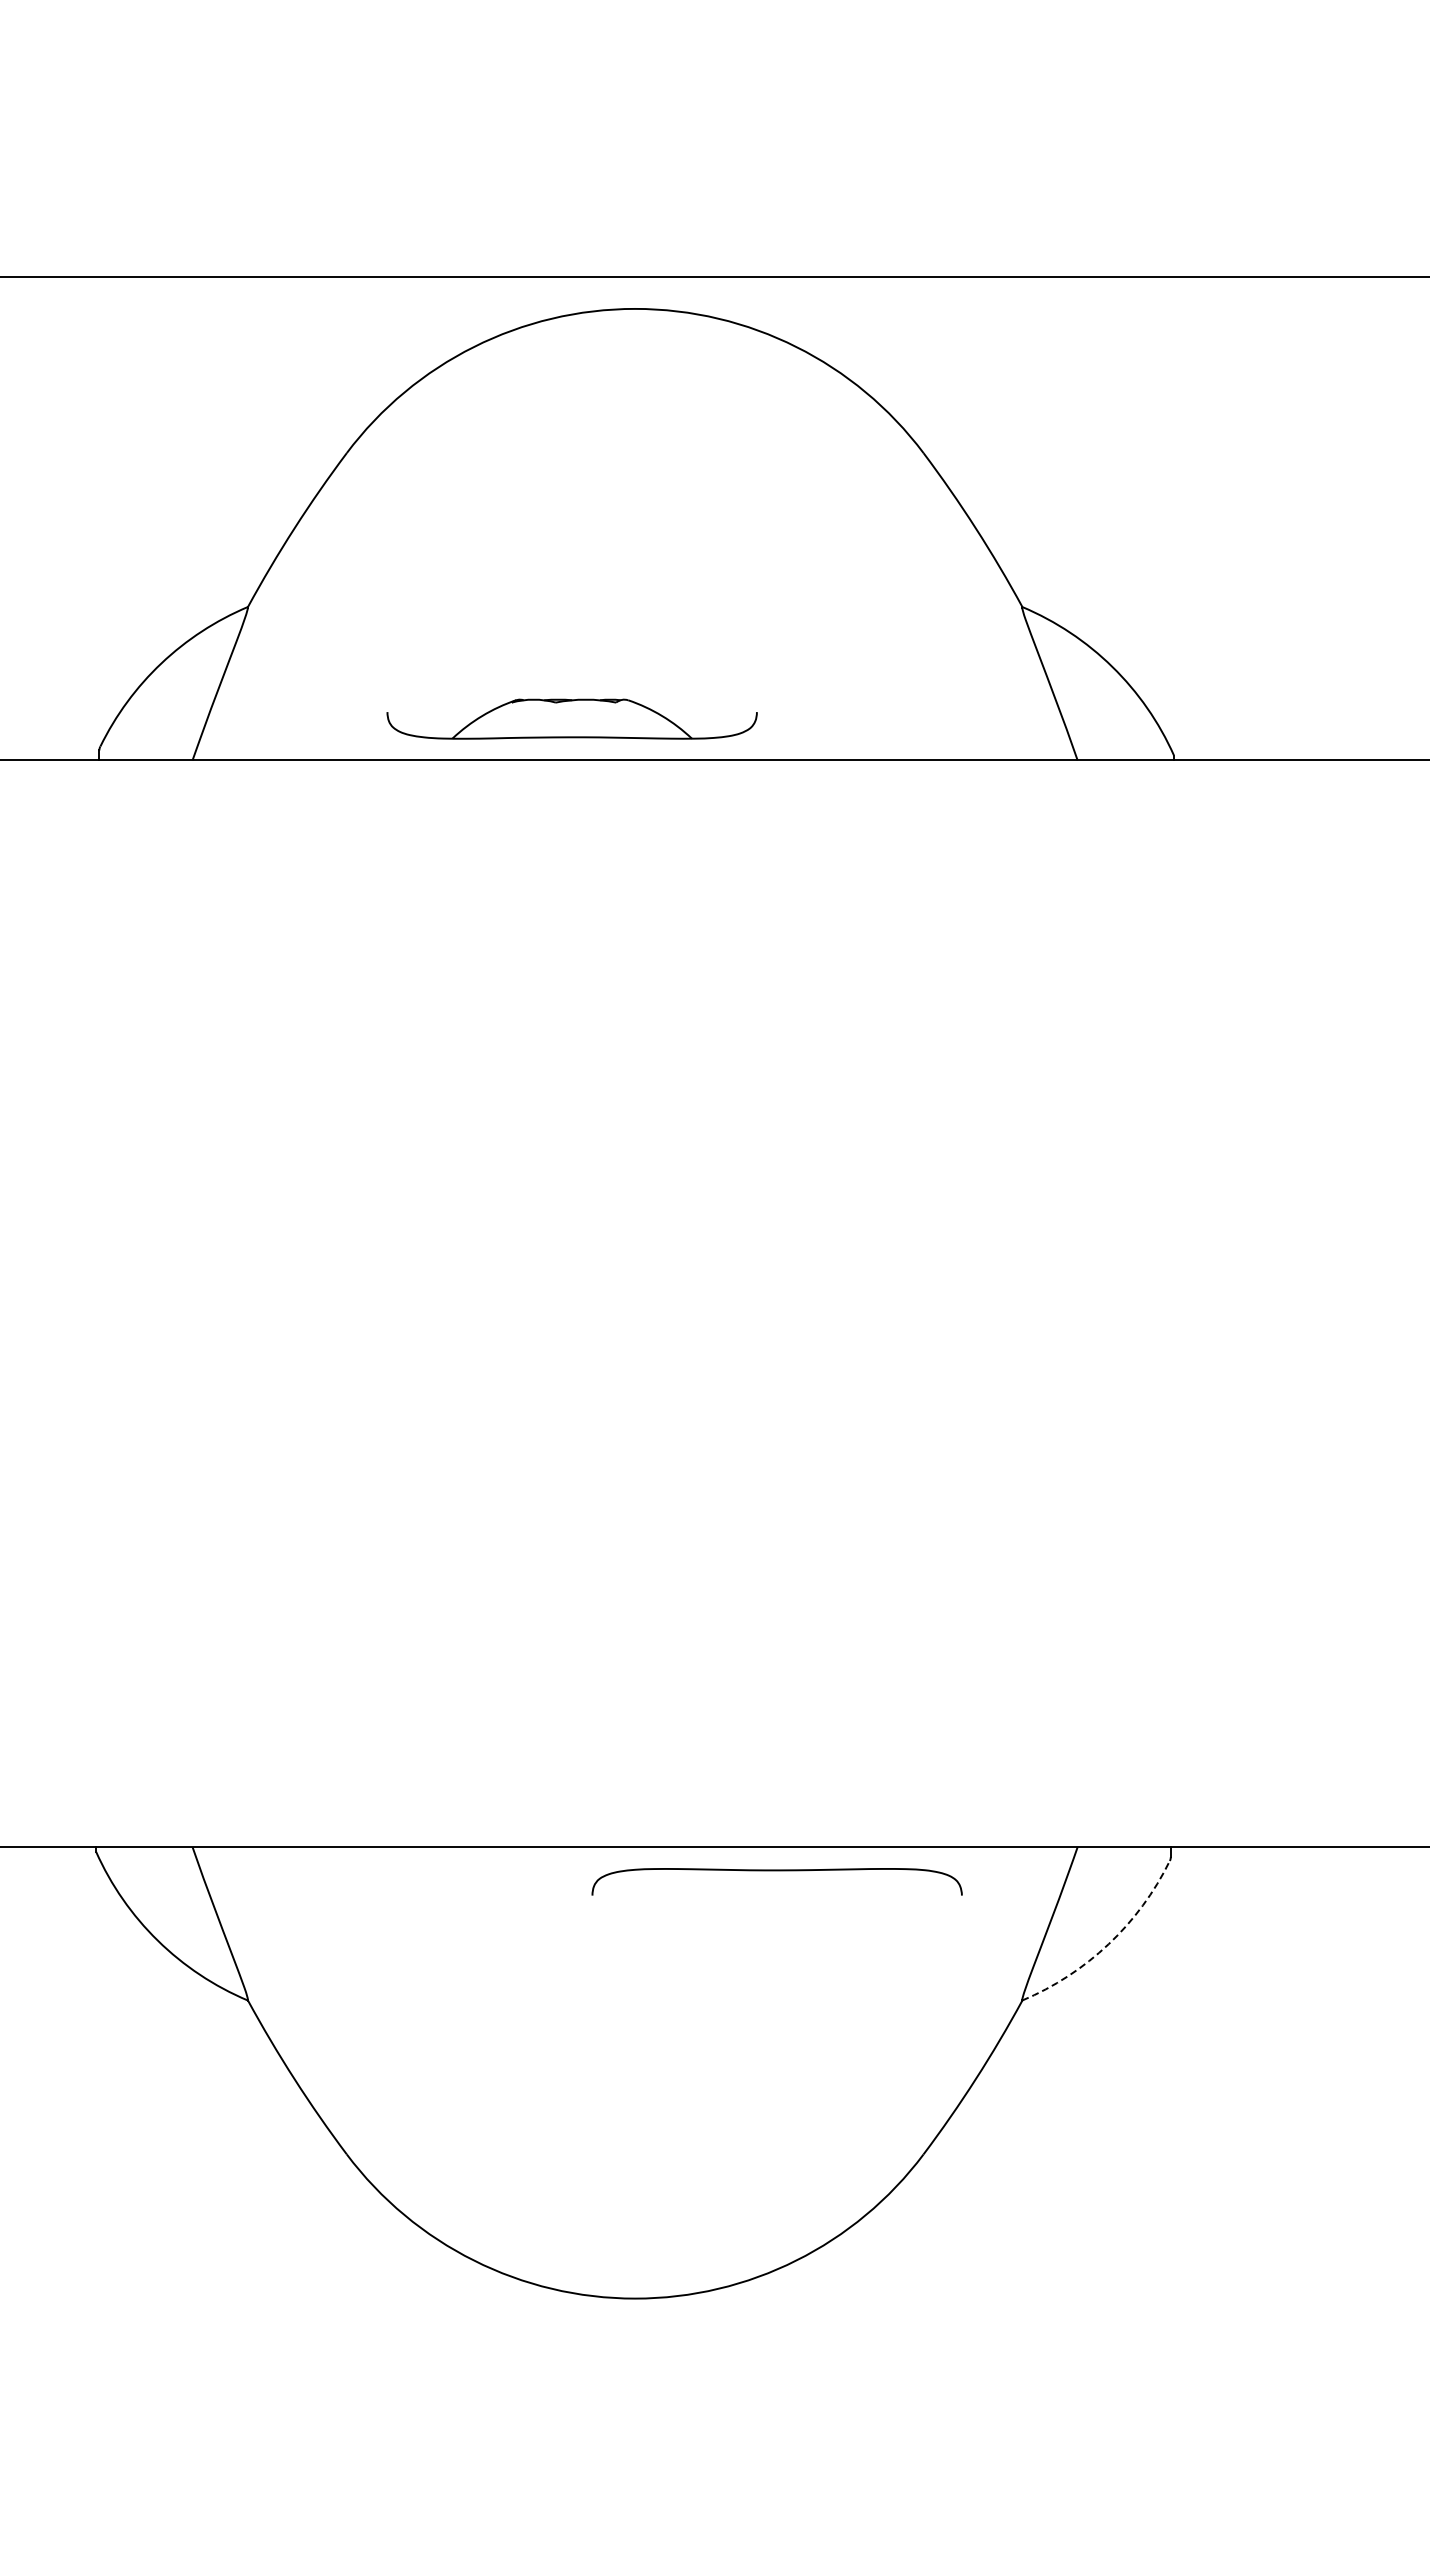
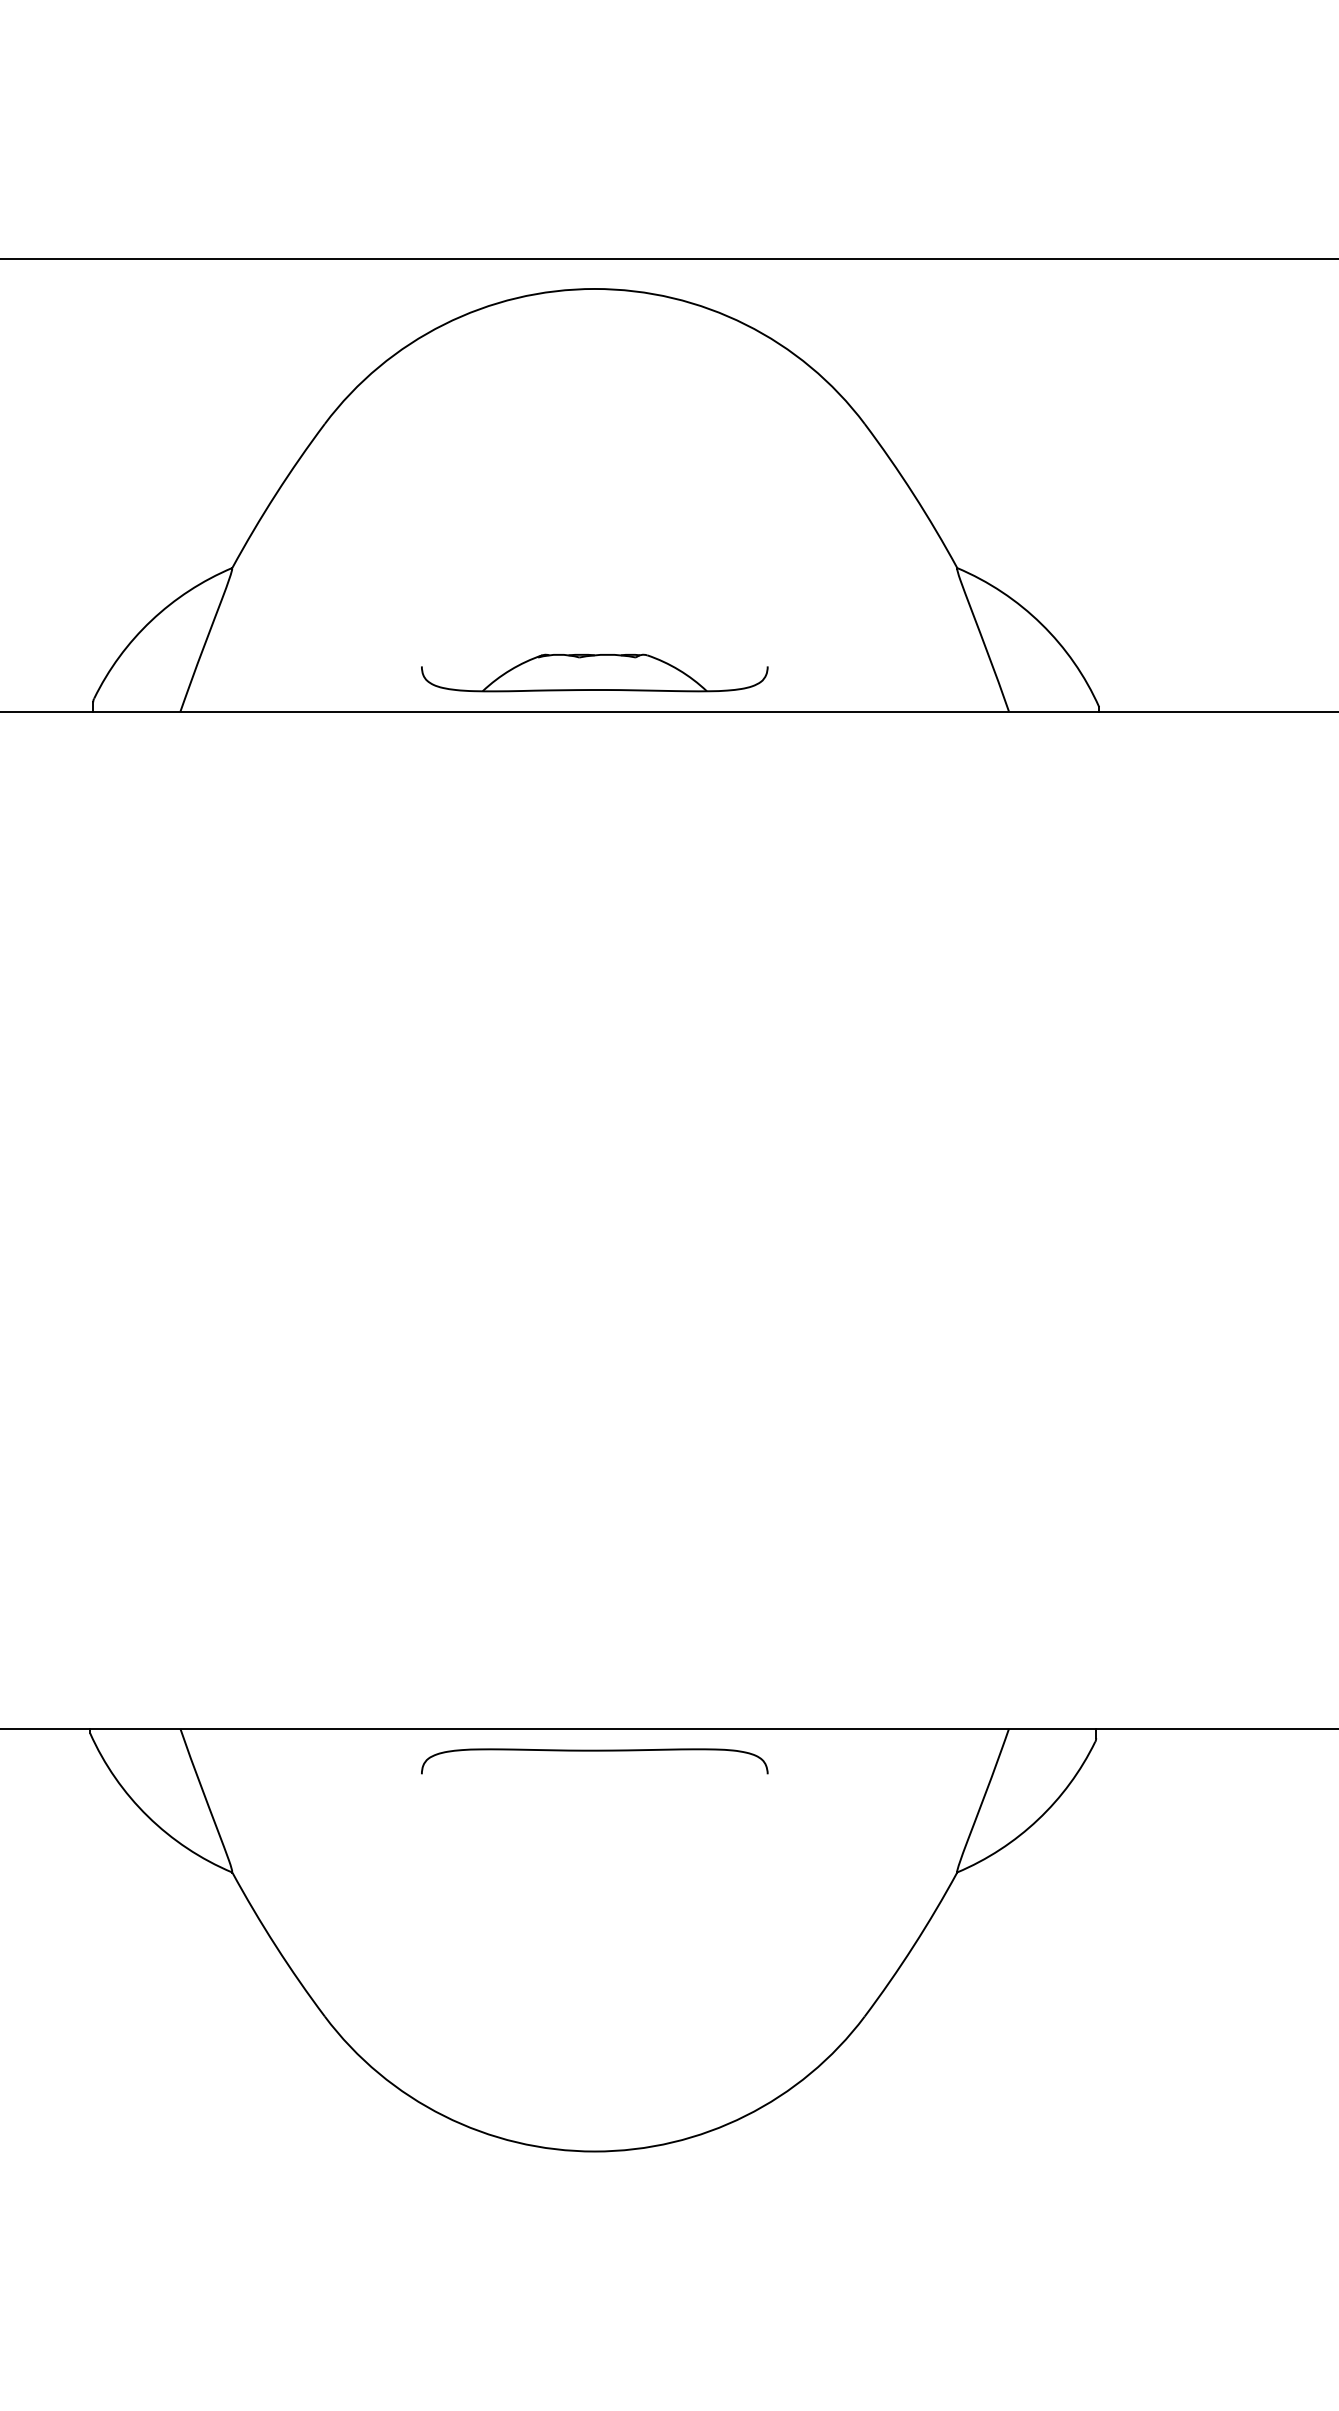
part: (571, 718) -> (594, 672), moved
curve: (776, 1871) -> (594, 1751), moved
arc: (1108, 1944) -> (1037, 1820), dashed -> solid

